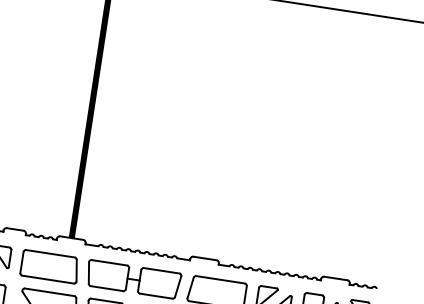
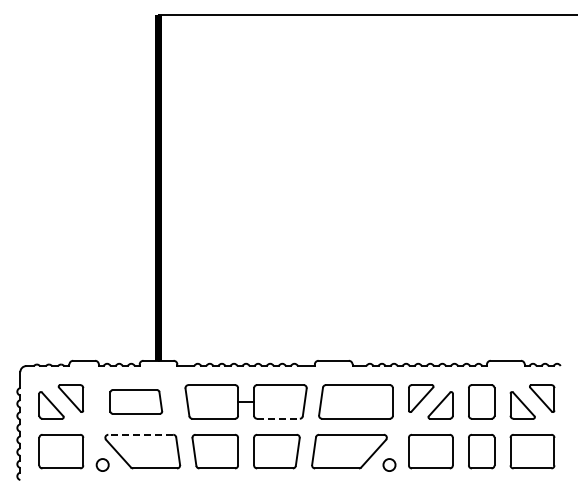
part: (50, 266) -> (136, 401), size x0.7
line: (49, 292) -> (140, 434), solid -> dashed
line: (156, 295) -> (278, 418), solid -> dashed

